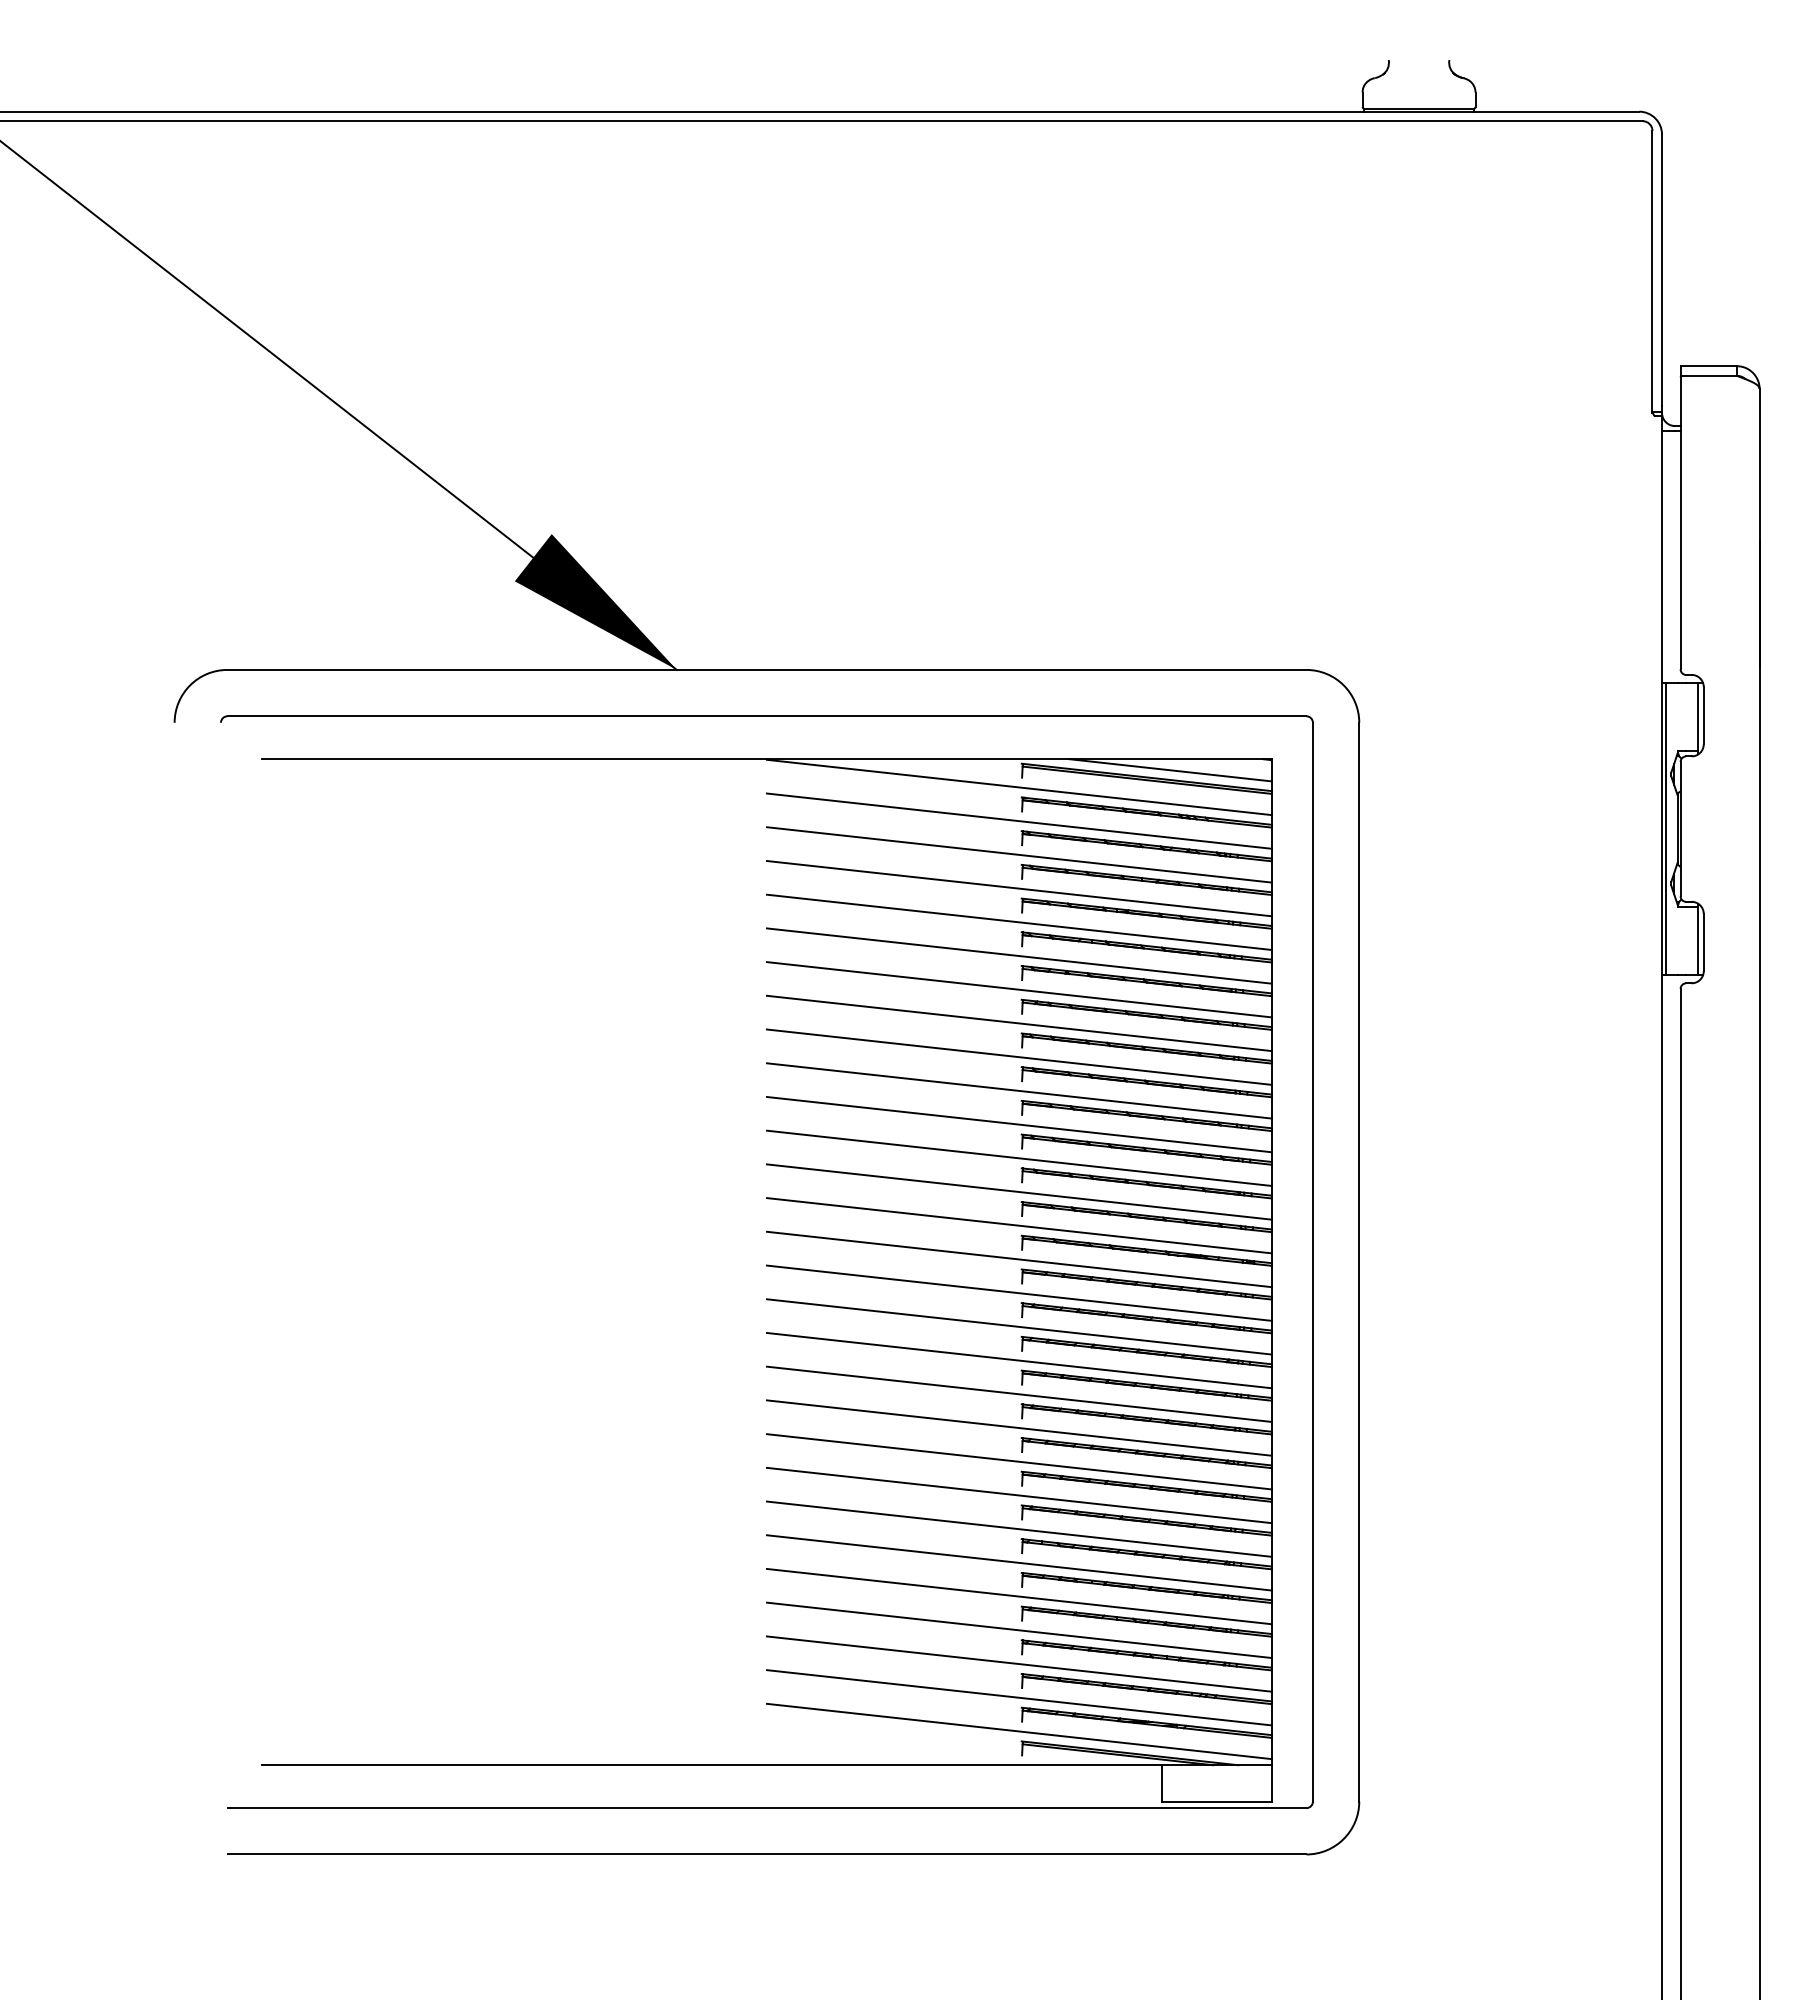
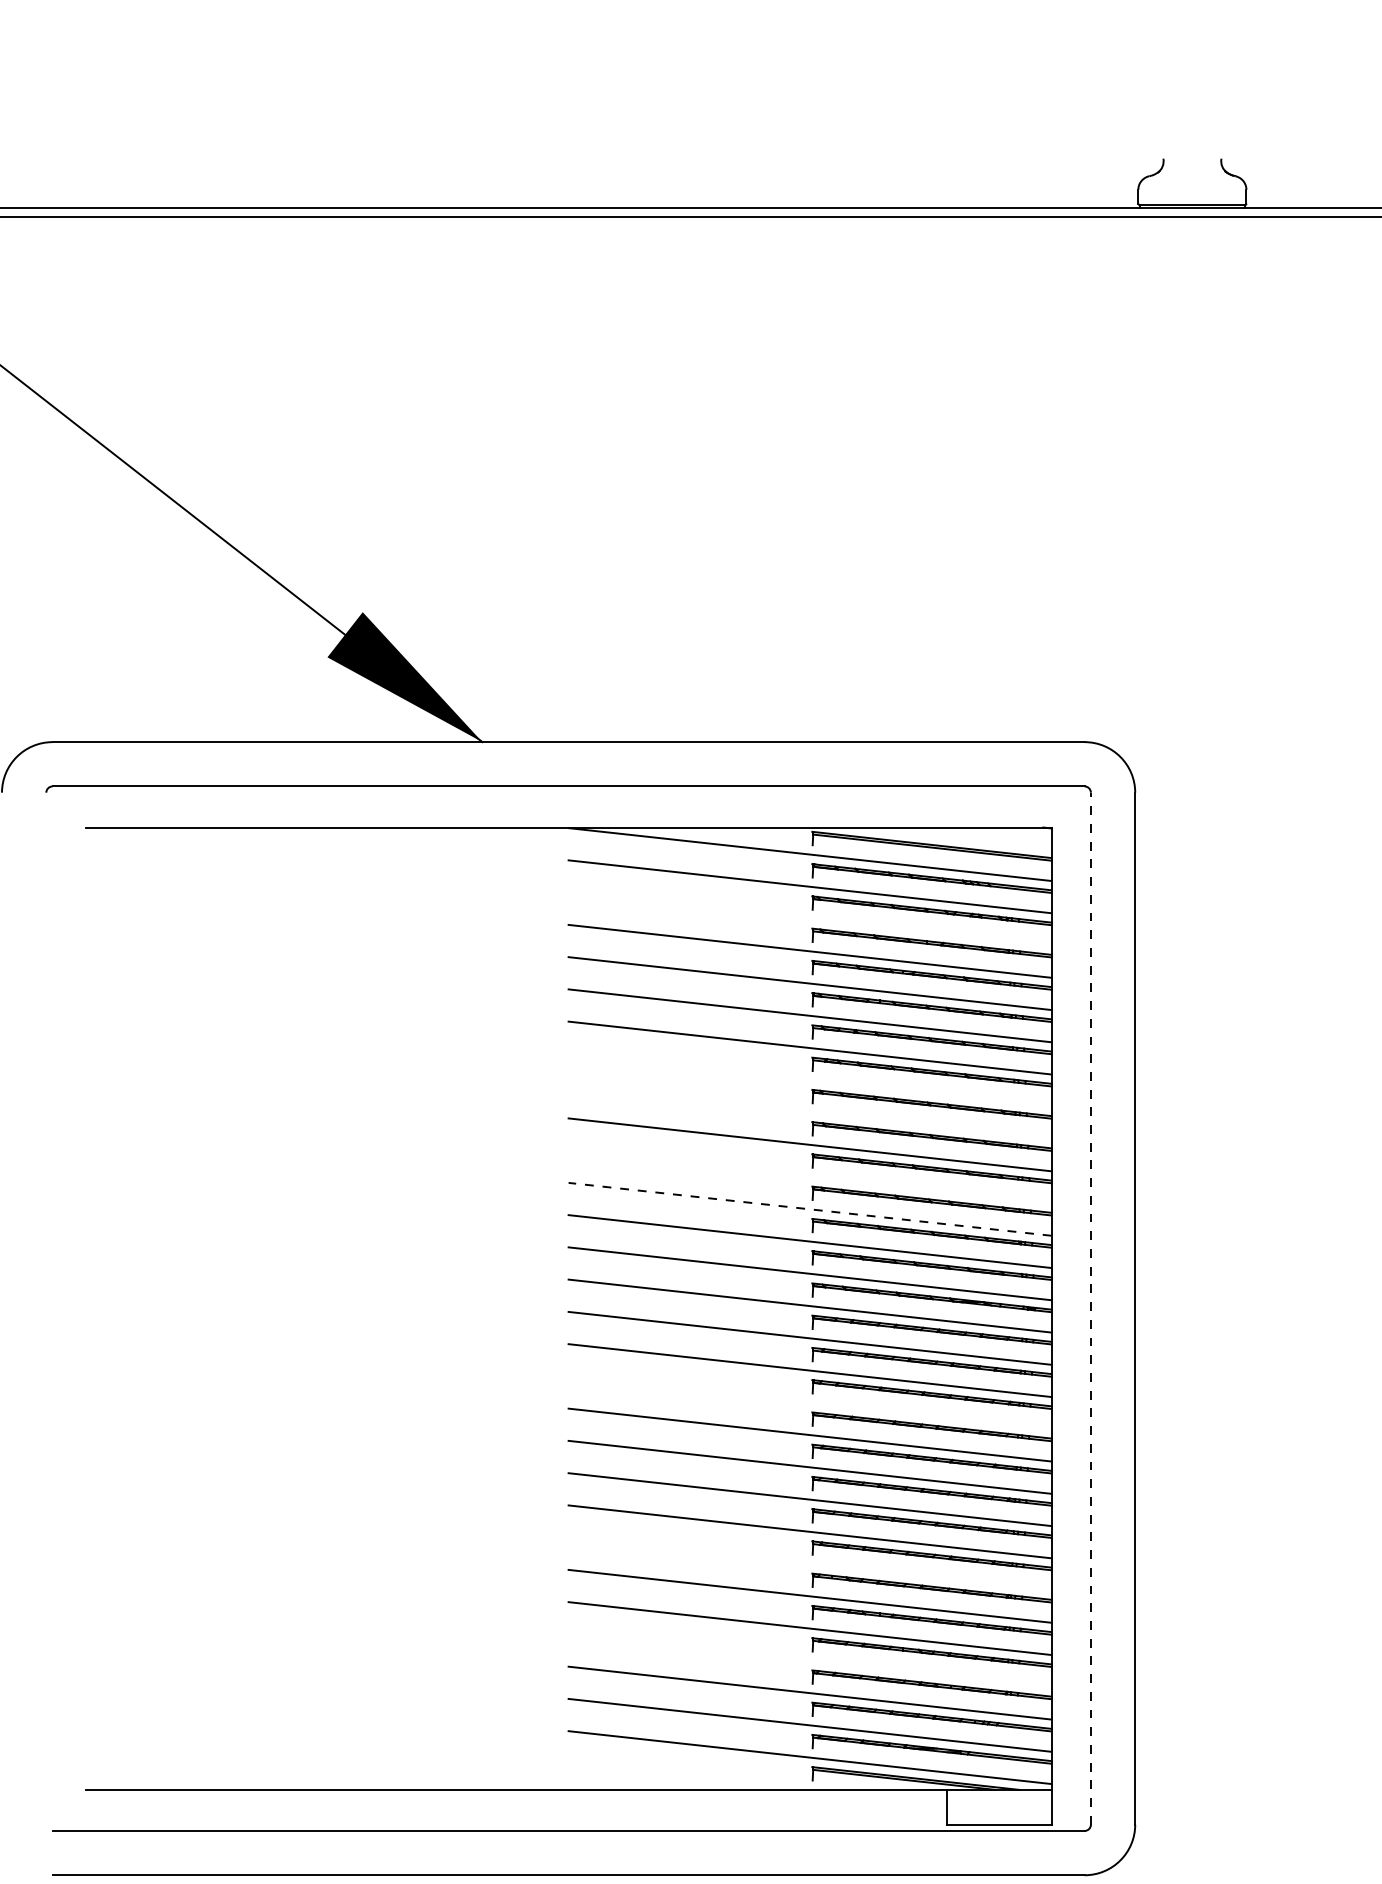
line: (1170, 770) -> (954, 838), removed
line: (1018, 854) -> (809, 918), removed
line: (1018, 1023) -> (809, 1080), removed
line: (1018, 1056) -> (809, 1111), removed
line: (1018, 1124) -> (809, 1176), removed
line: (1019, 1158) -> (810, 1209), solid -> dashed
line: (1312, 1261) -> (1090, 1308), solid -> dashed
line: (1018, 1360) -> (809, 1402), removed
line: (1018, 1528) -> (809, 1563), removed
line: (1018, 1630) -> (809, 1661), removed

